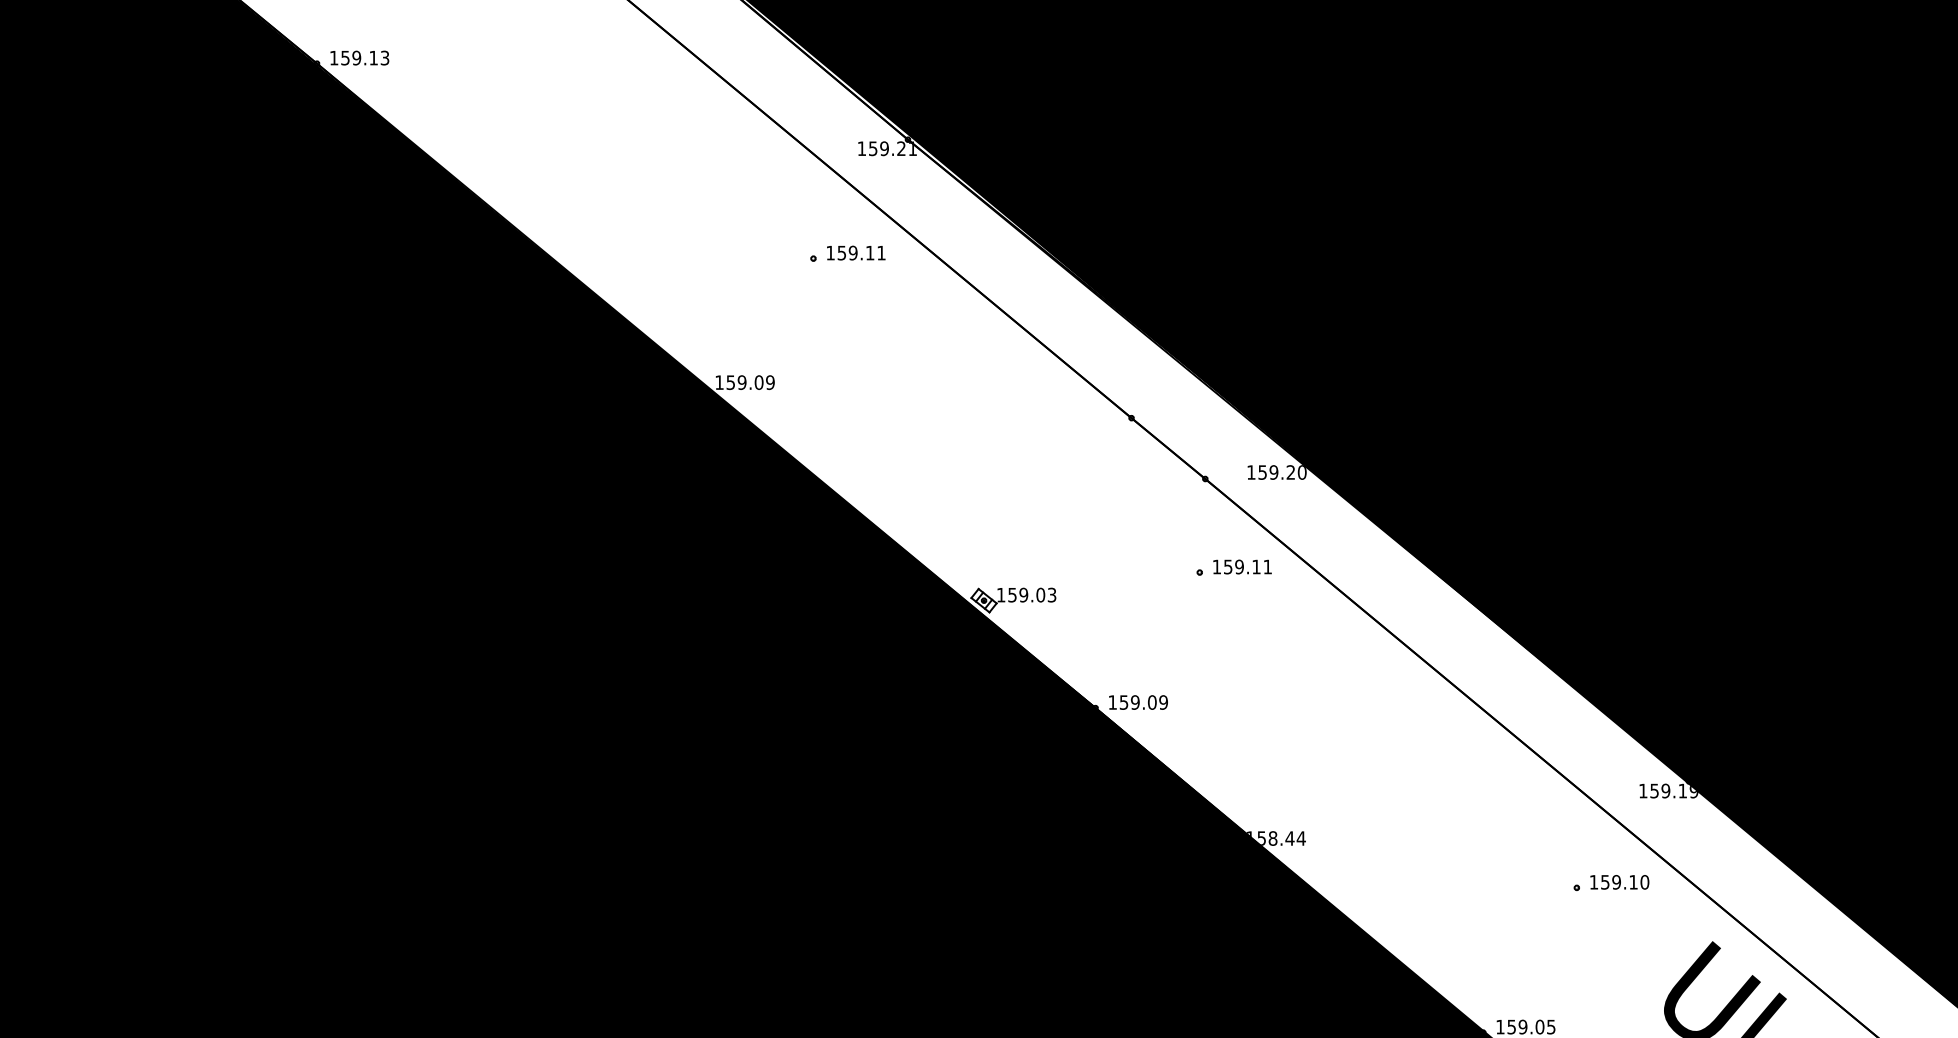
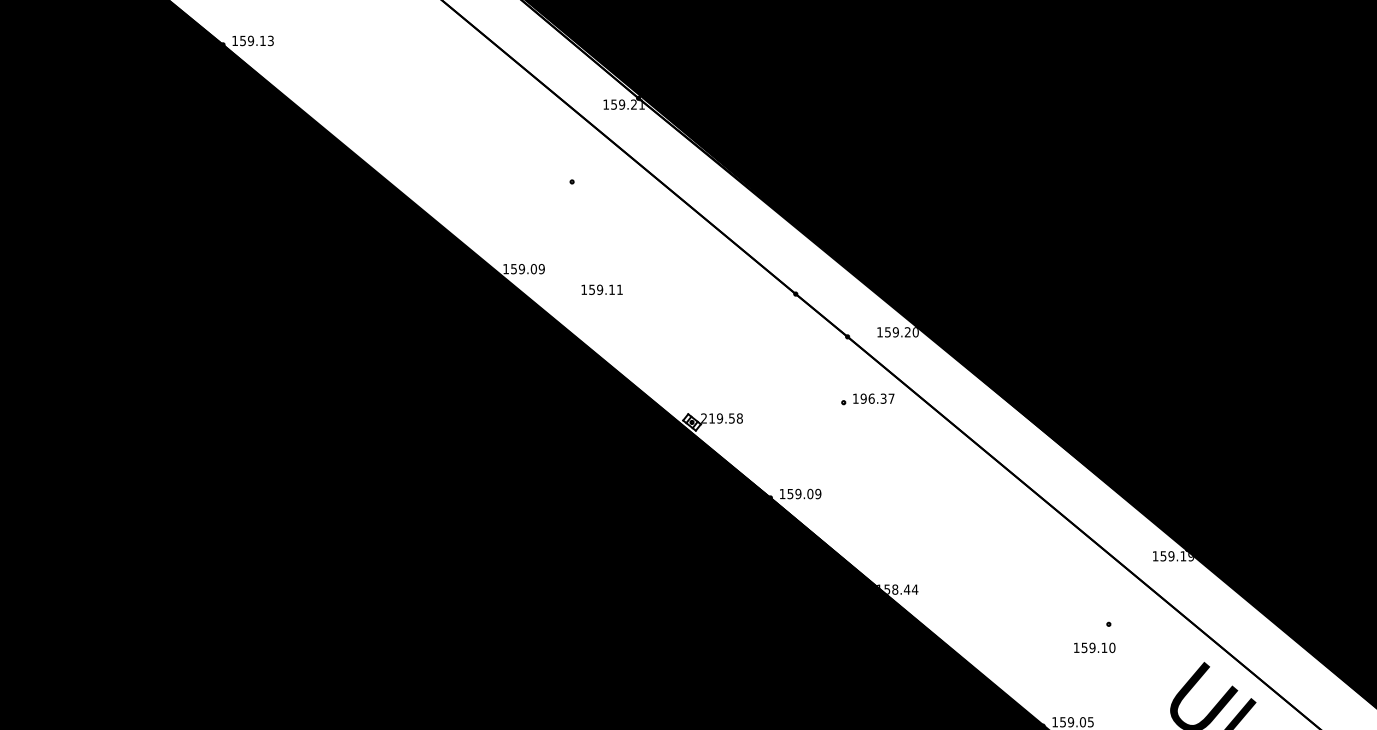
text: (856, 252) -> (602, 289), moved
text: (1247, 566) -> (877, 398), 159.11 -> 196.37
text: (1026, 594) -> (721, 418), 159.03 -> 219.58
text: (1619, 882) -> (1094, 647), moved

